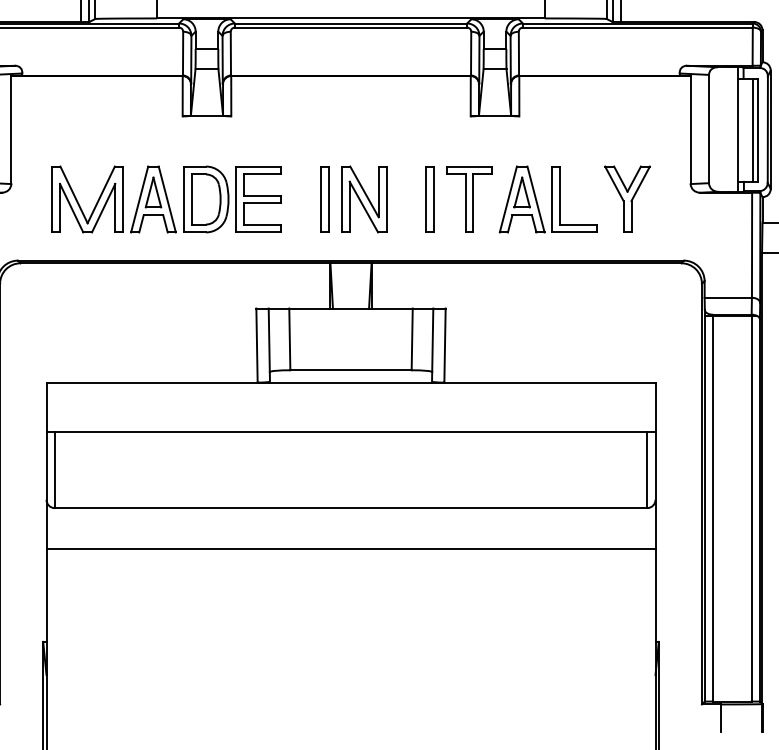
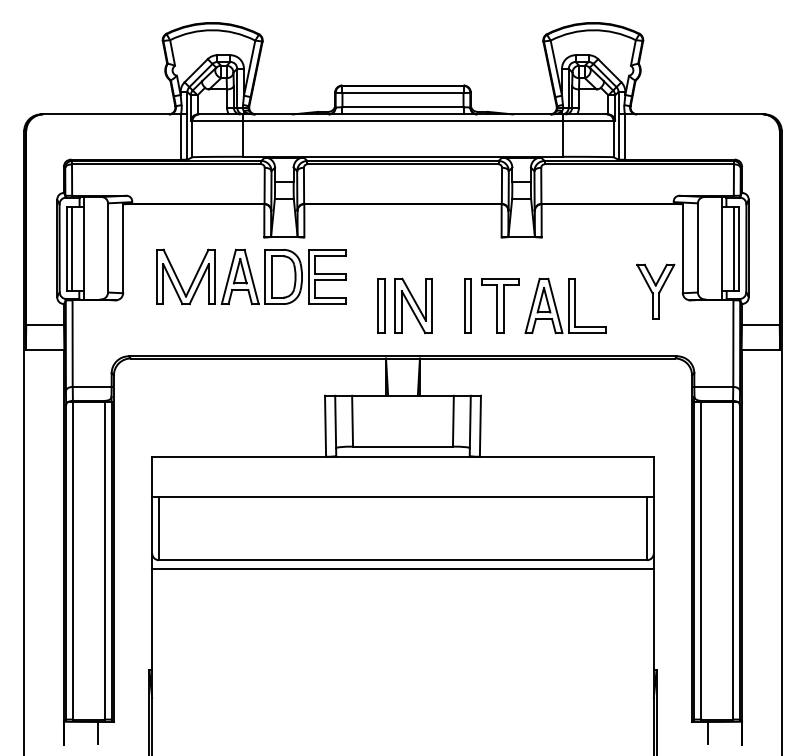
part: (167, 198) -> (251, 276), moved
part: (627, 198) -> (655, 291), moved
line: (350, 549) -> (402, 569), moved

